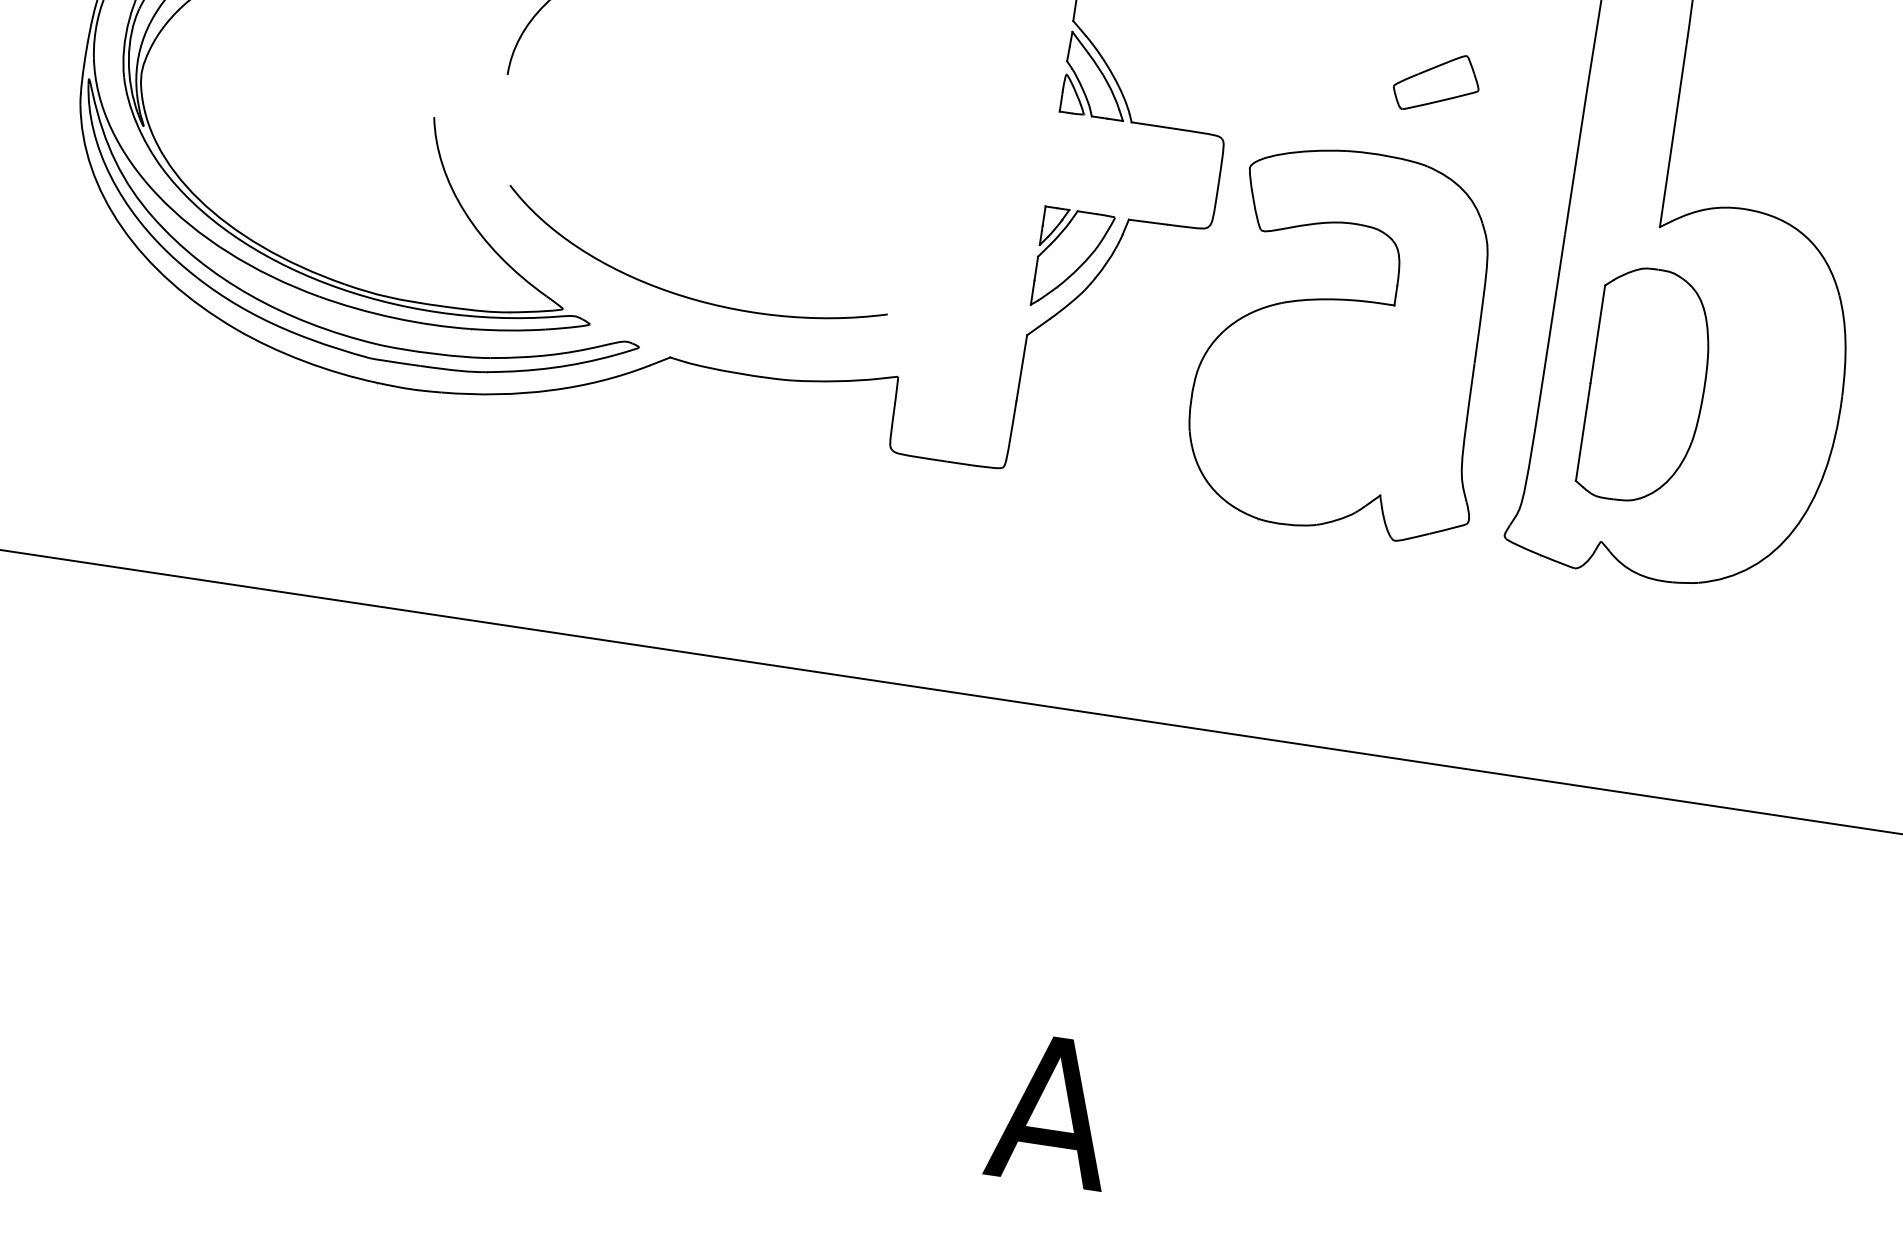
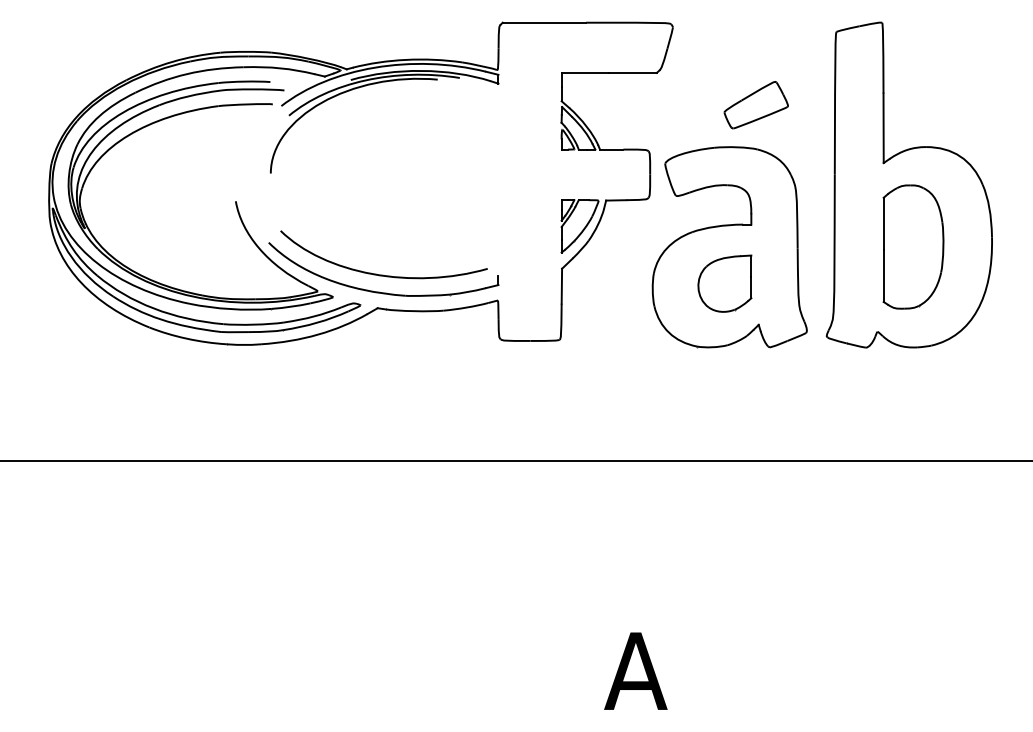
part: (1435, 83) -> (755, 105), size x1.43
part: (678, 326) -> (379, 291), added
part: (1647, 385) -> (913, 246), moved
part: (1327, 408) -> (724, 283), added

